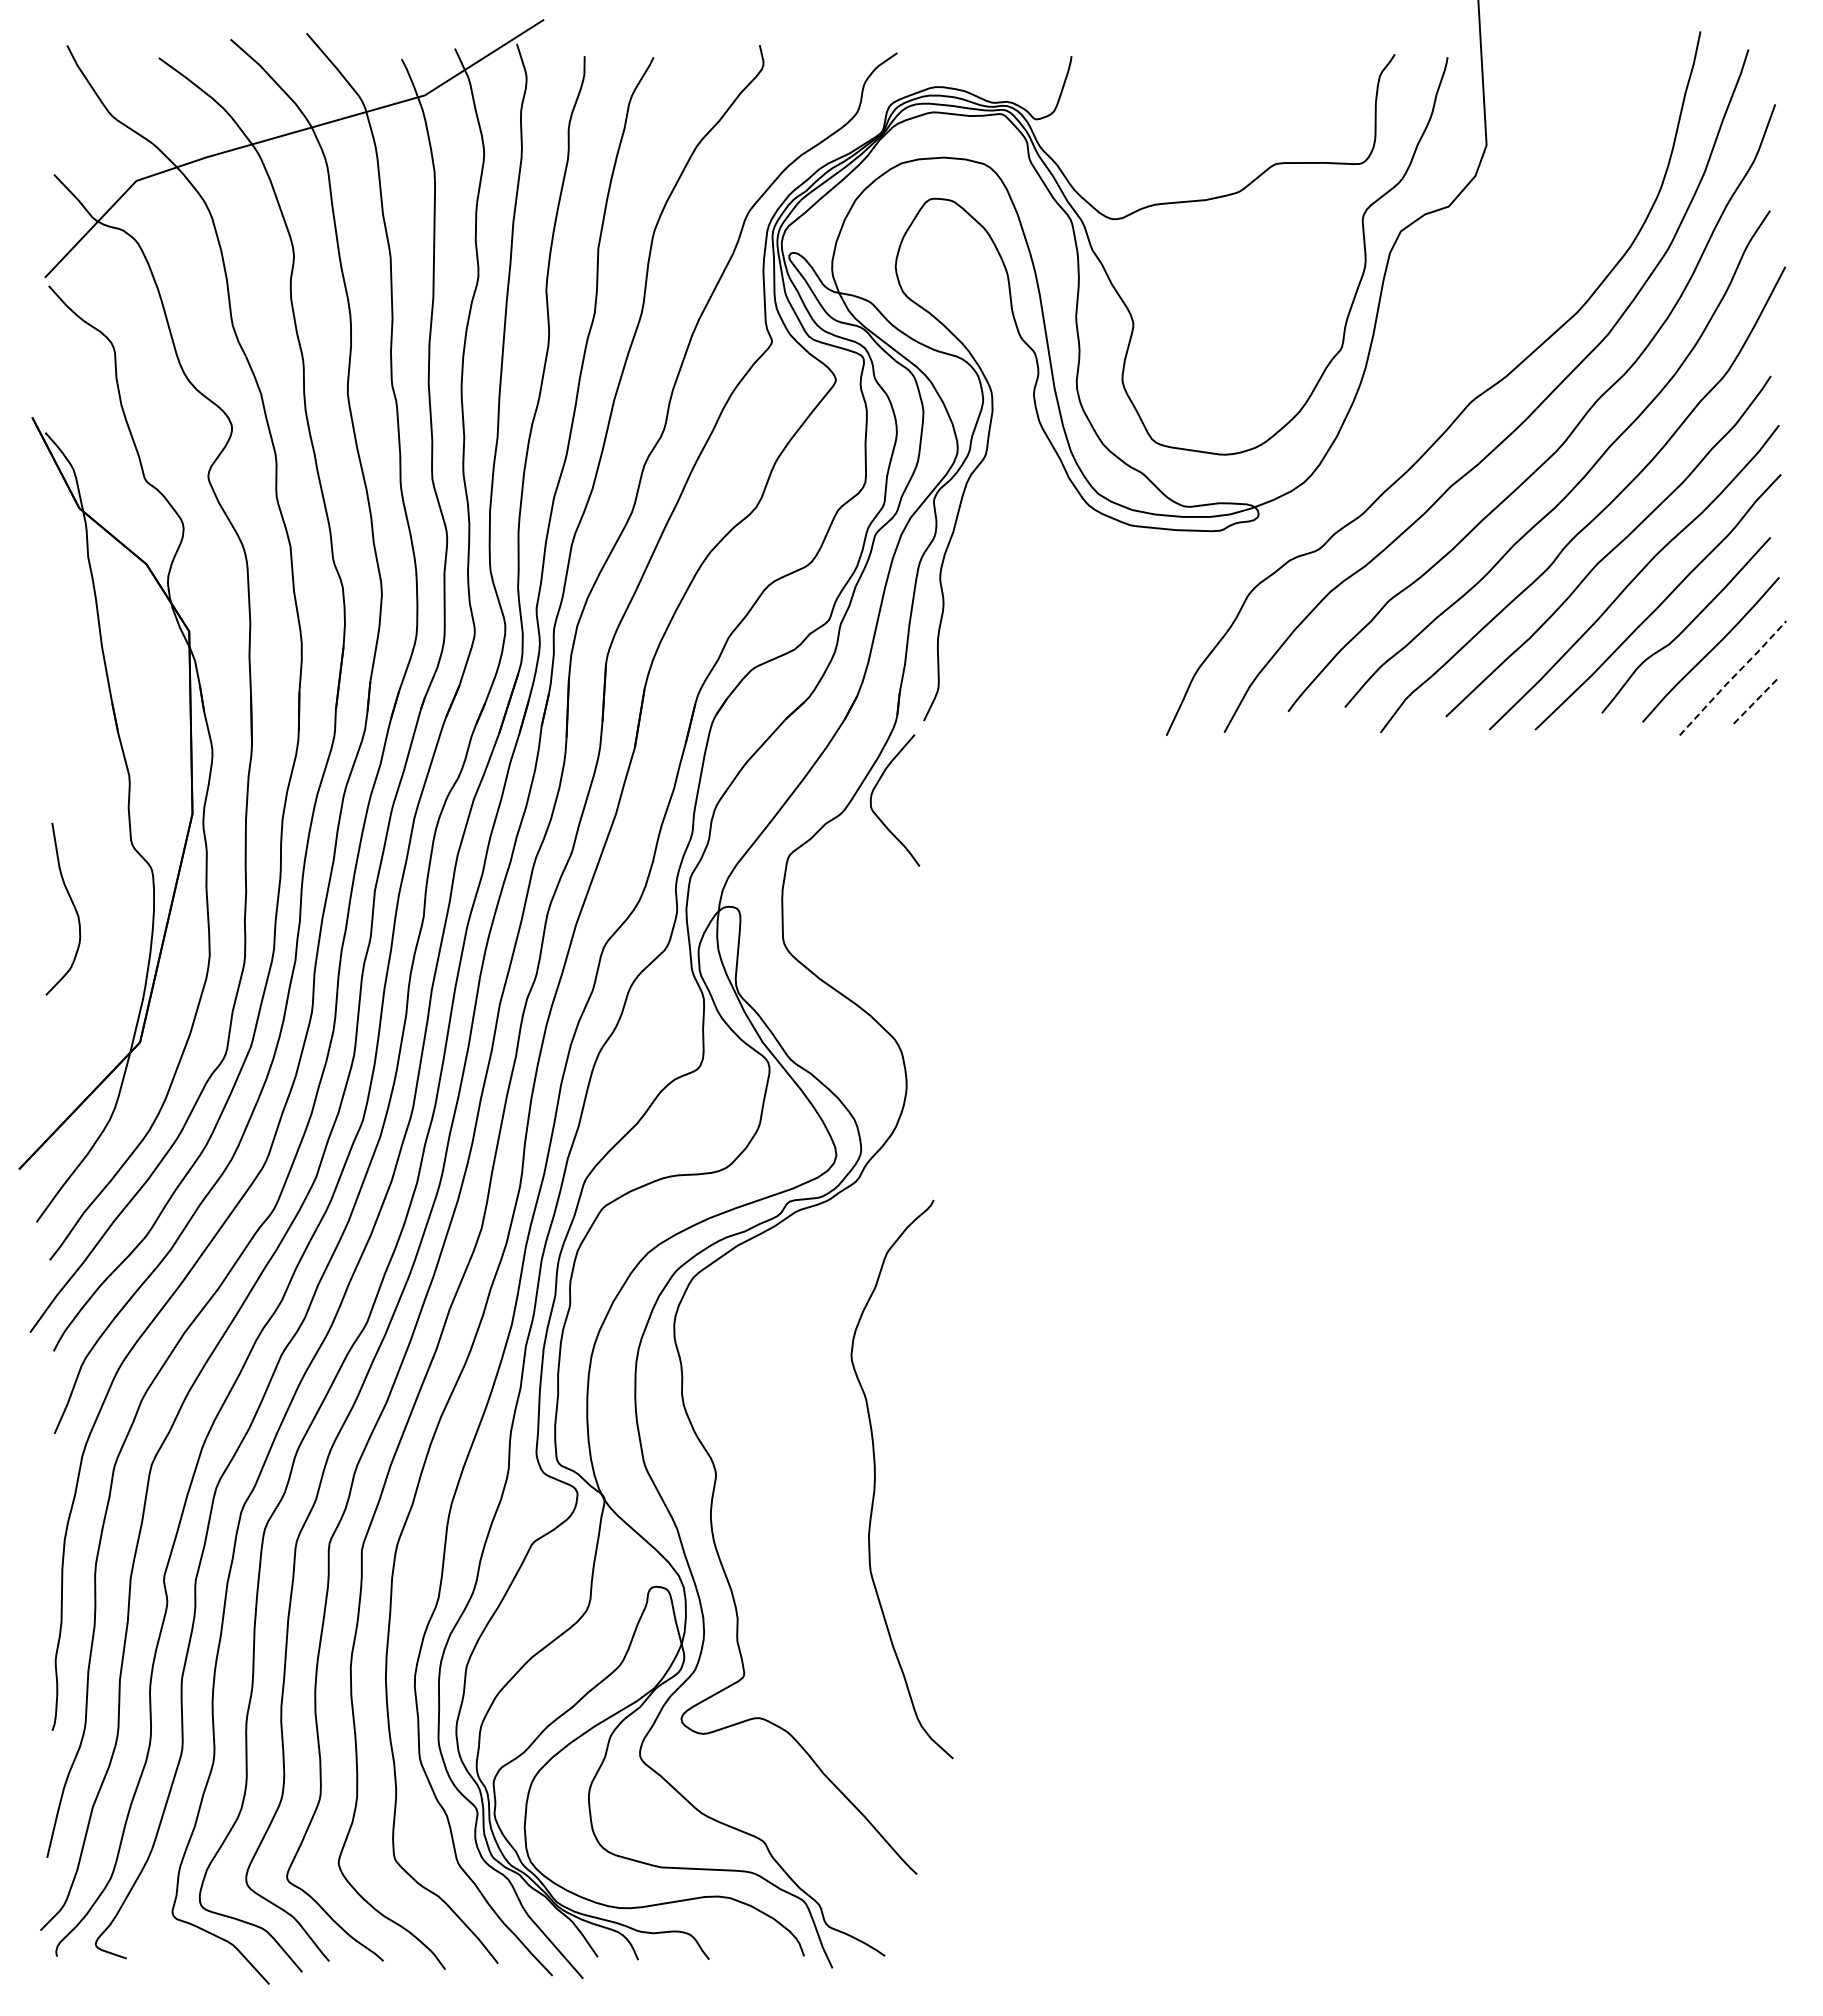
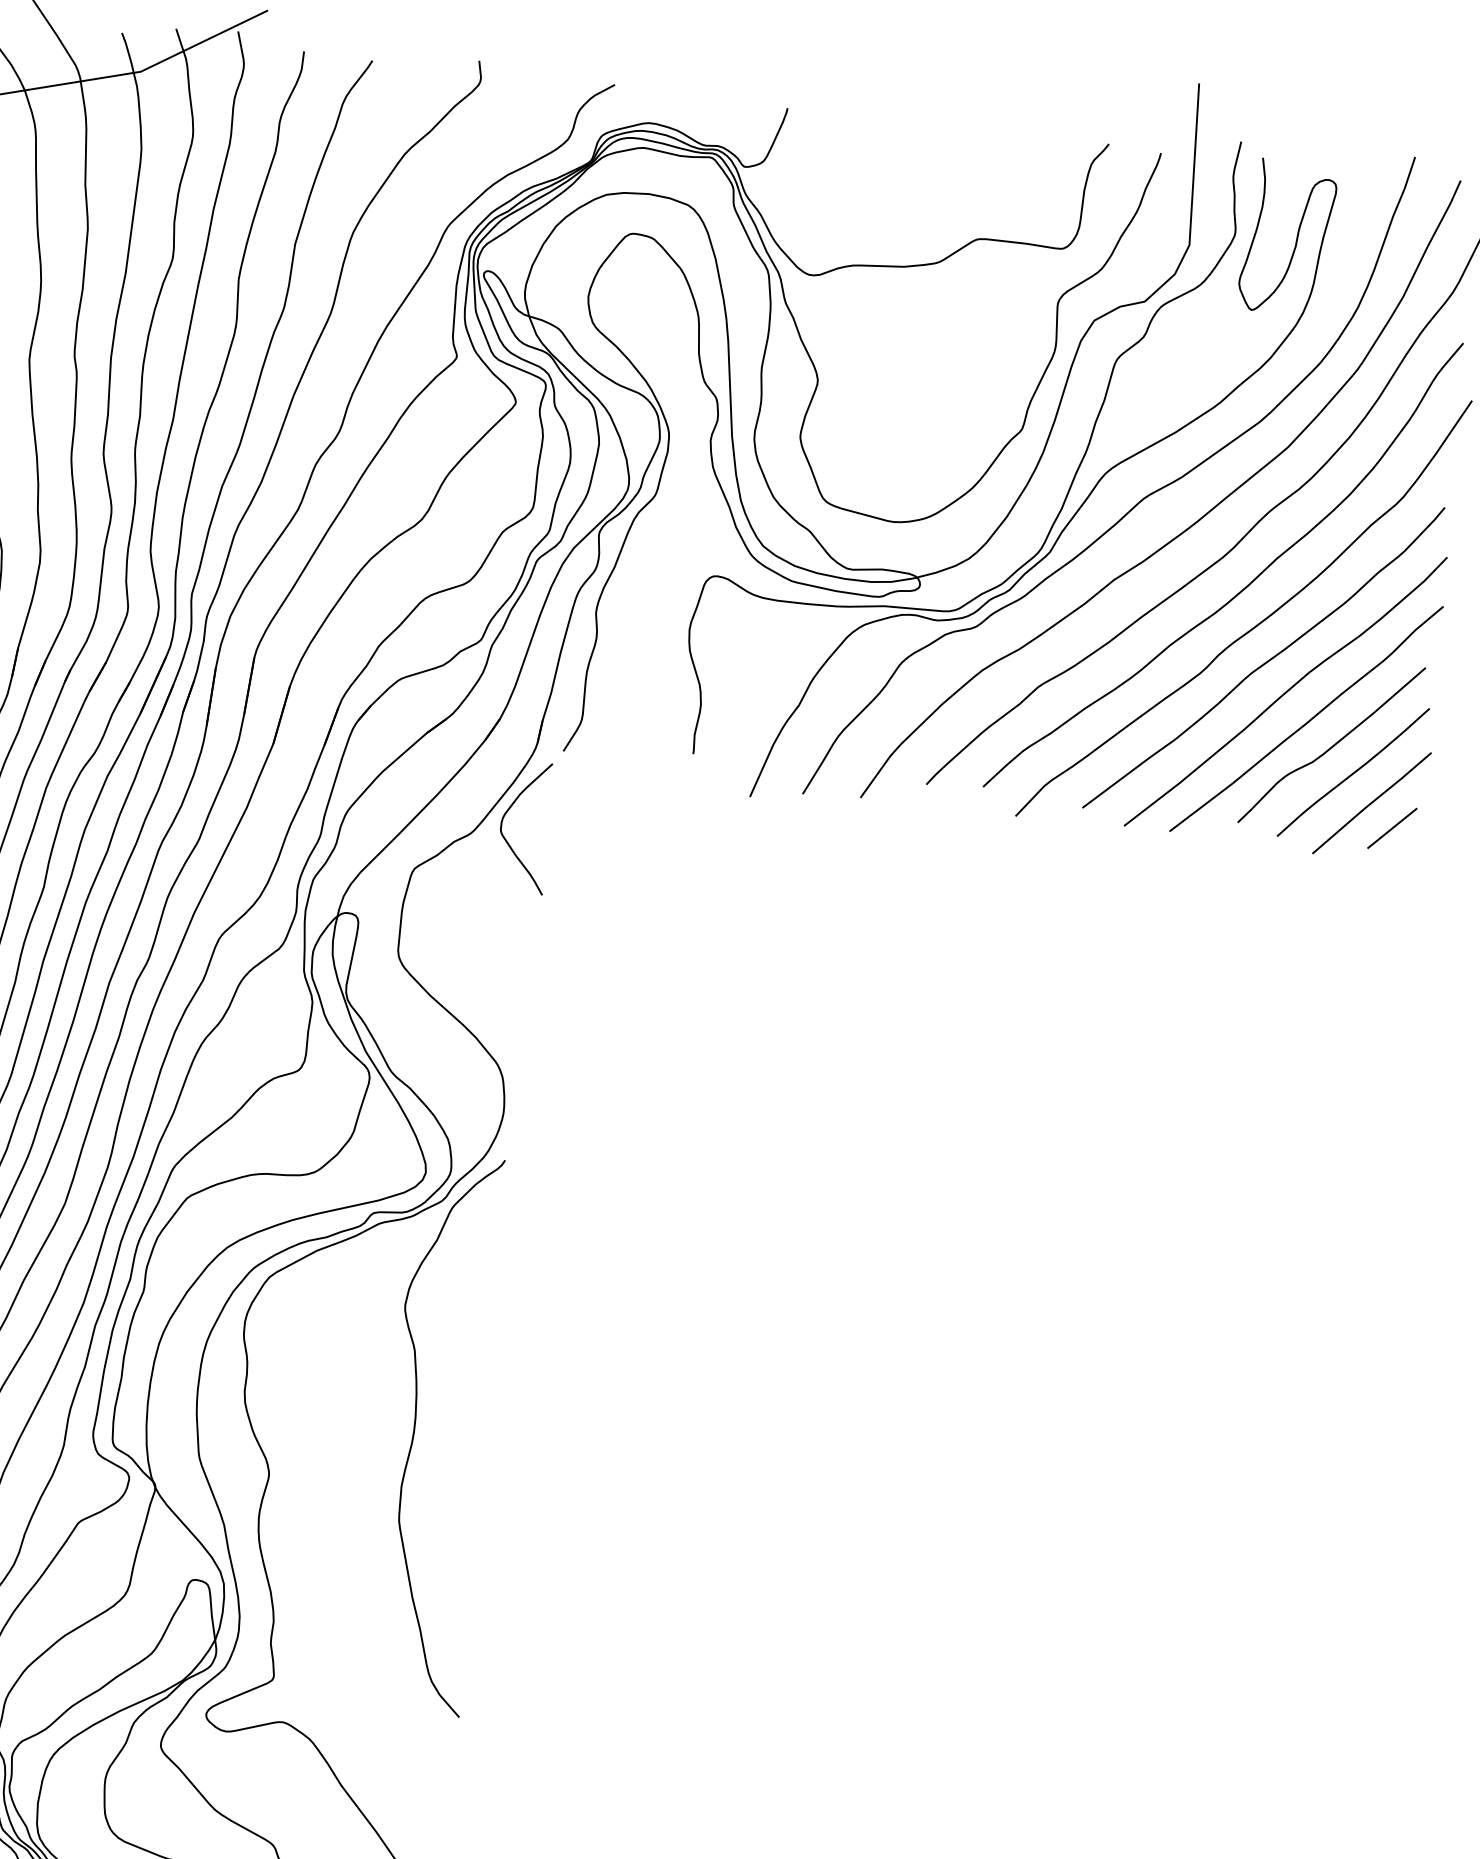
part: (1393, 406) -> (1066, 493), added
line: (1732, 677) -> (1371, 802), dashed -> solid
line: (1756, 700) -> (1392, 828), dashed -> solid
curve: (875, 1479) -> (414, 1431), moved

